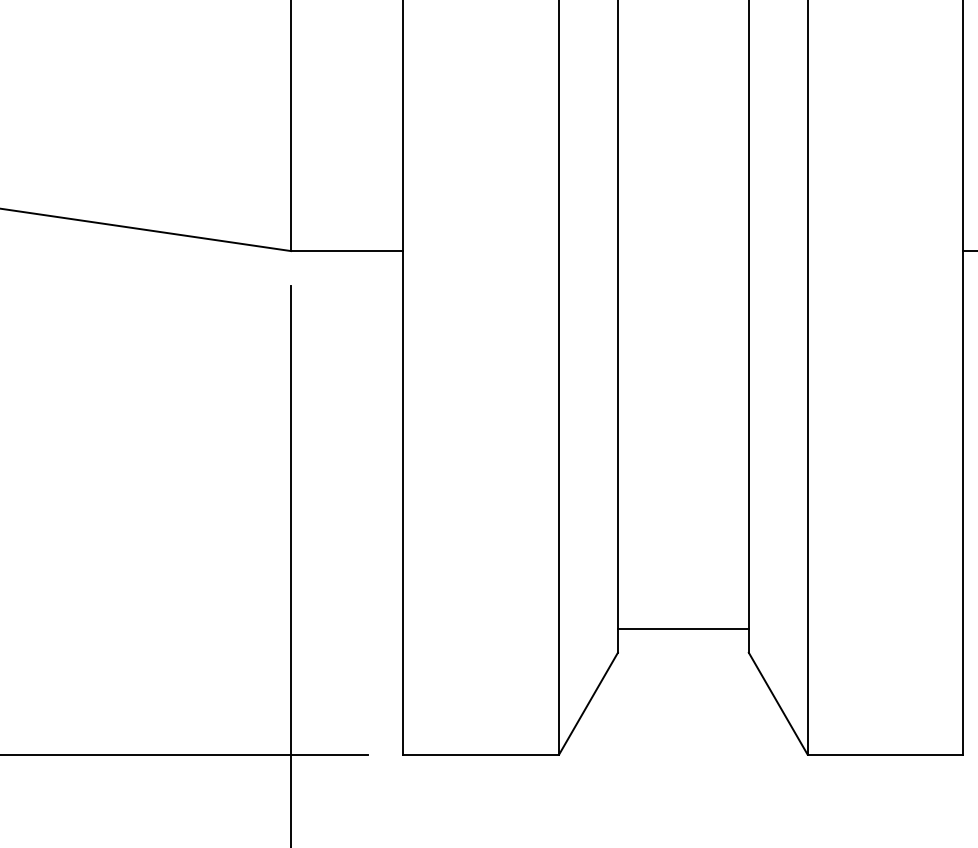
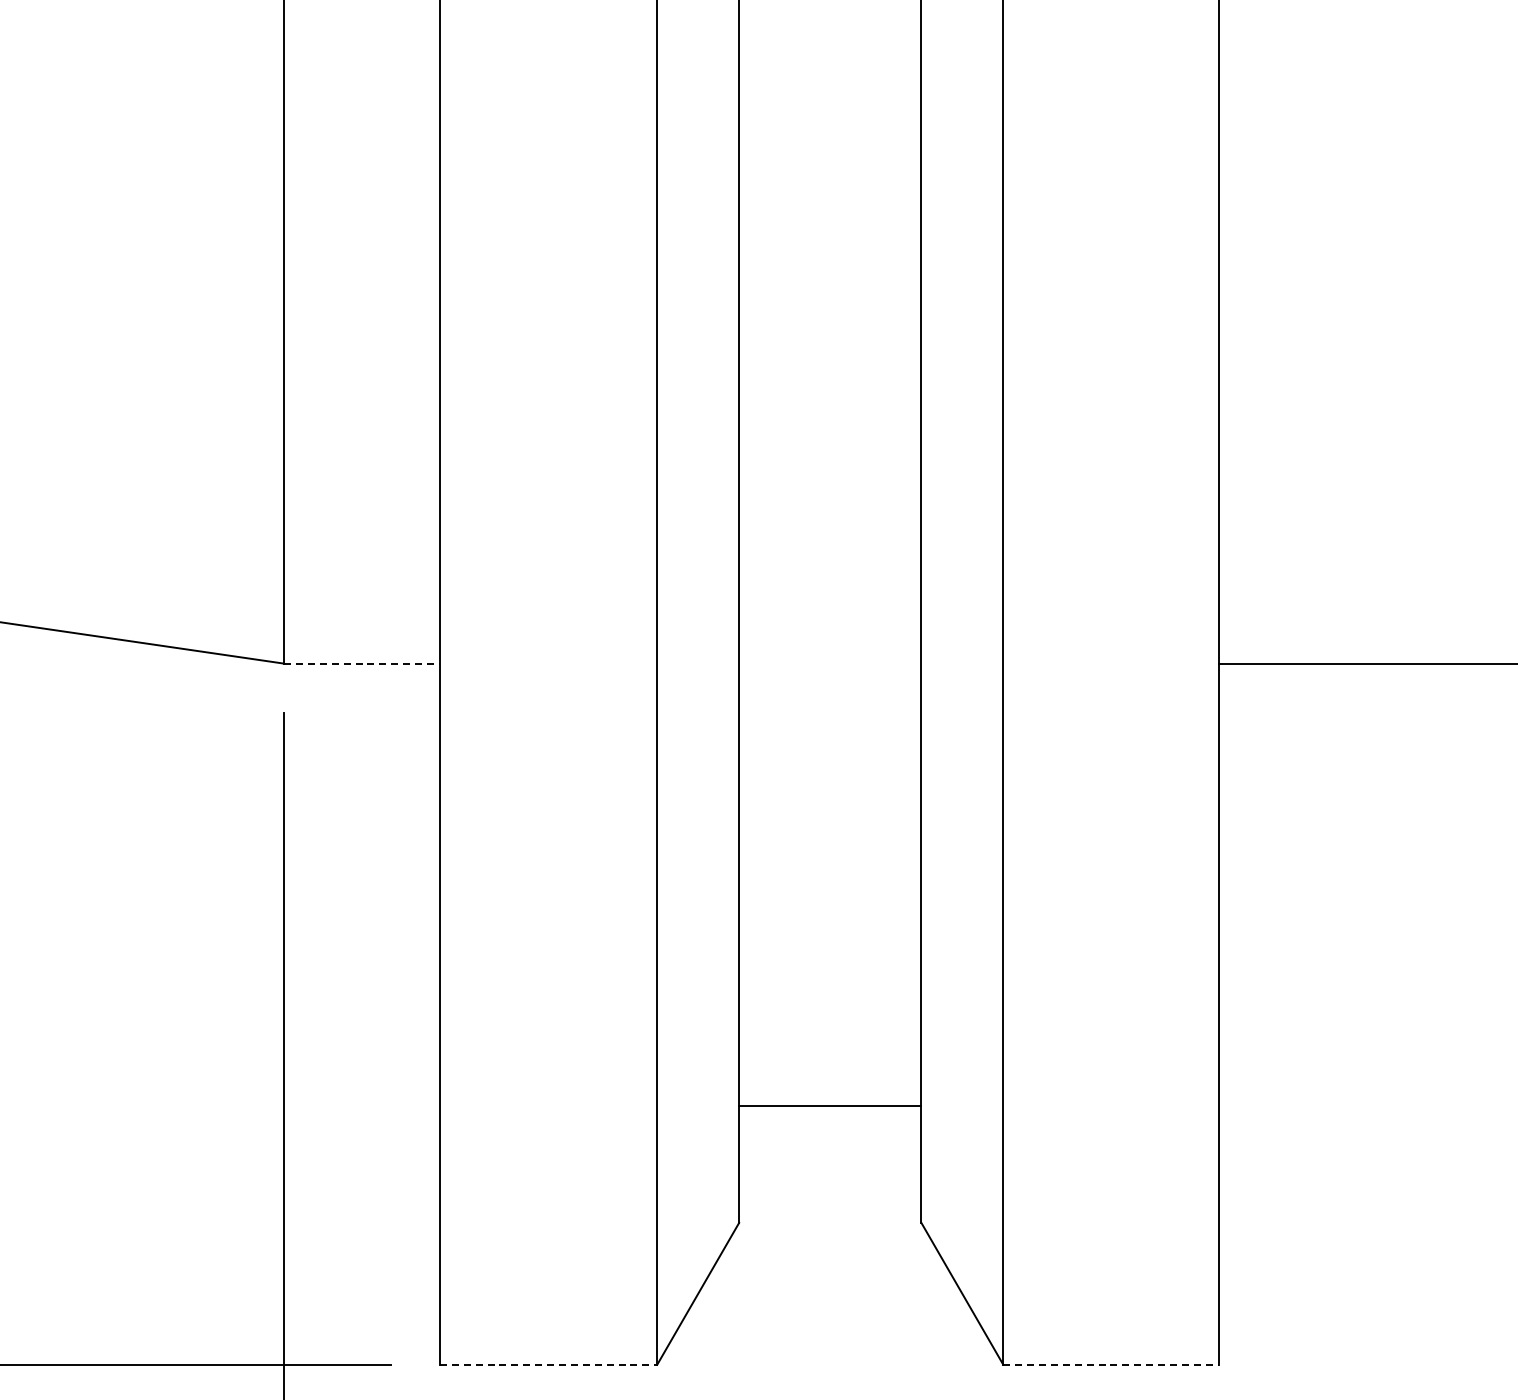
line: (346, 250) -> (361, 663), solid -> dashed
line: (683, 628) -> (830, 1105), moved
line: (481, 754) -> (548, 1364), solid -> dashed
line: (885, 754) -> (1111, 1364), solid -> dashed

